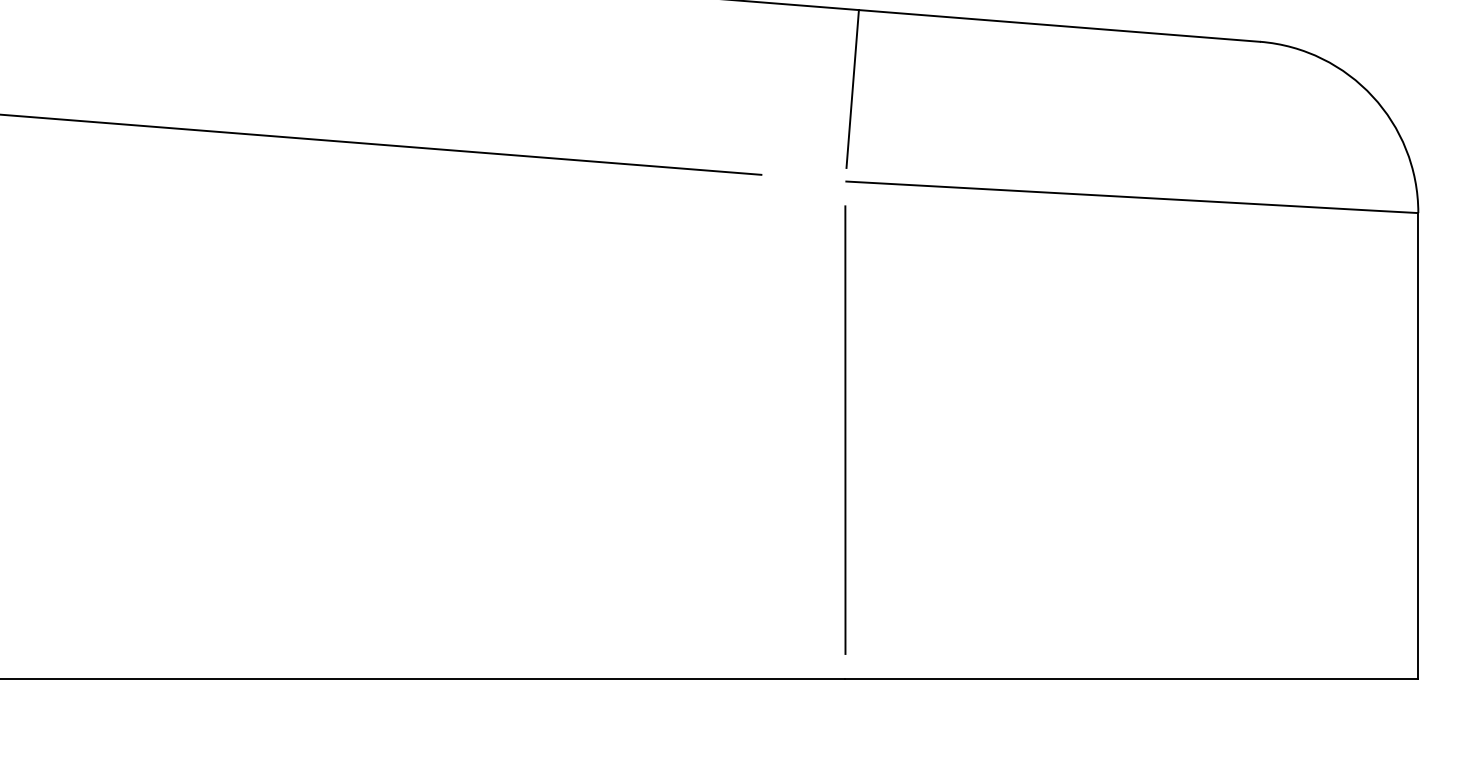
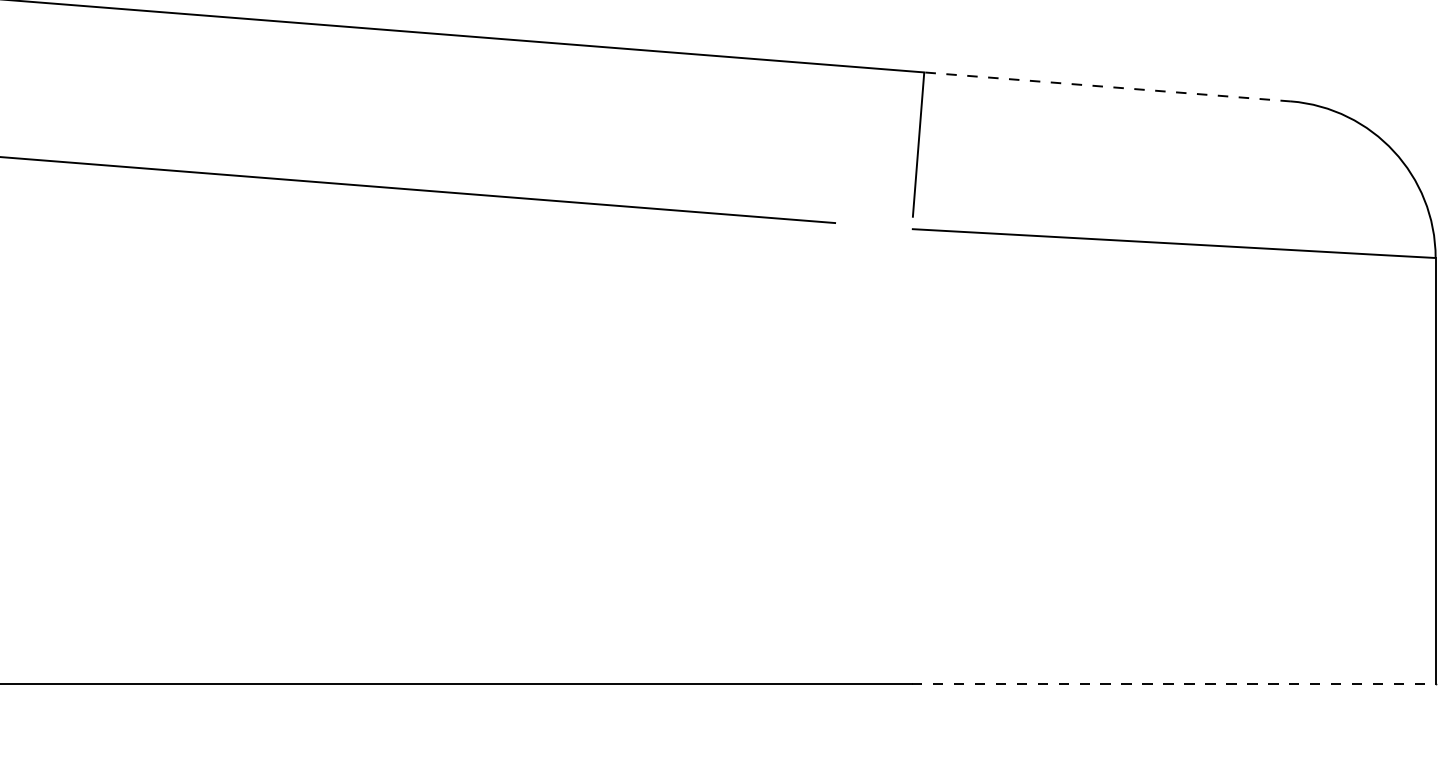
line: (1059, 25) -> (1107, 86), solid -> dashed
line: (844, 430) -> (911, 456), removed
line: (1131, 678) -> (1173, 683), solid -> dashed

